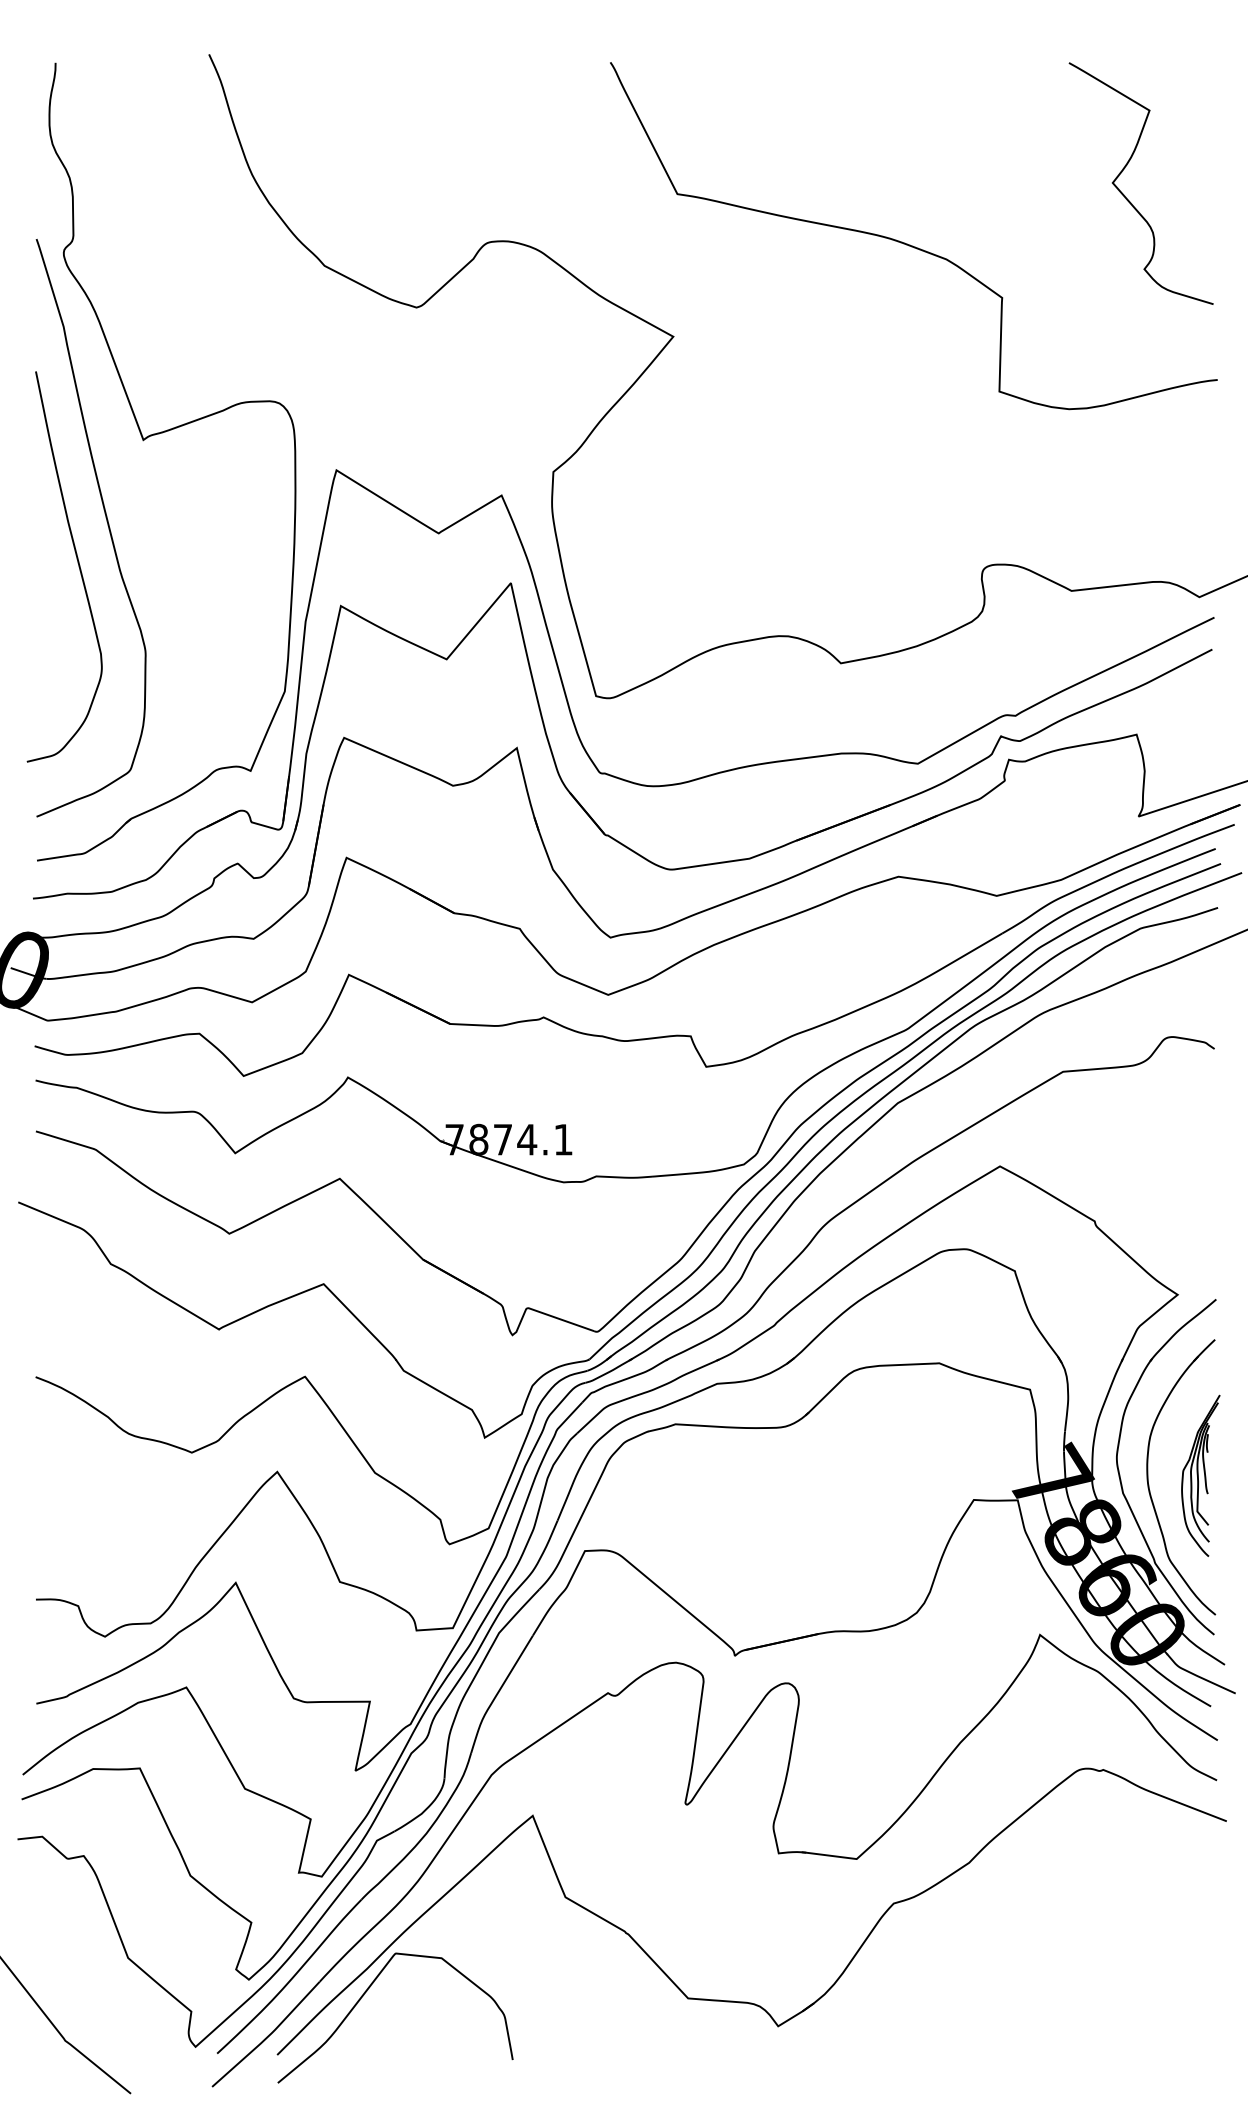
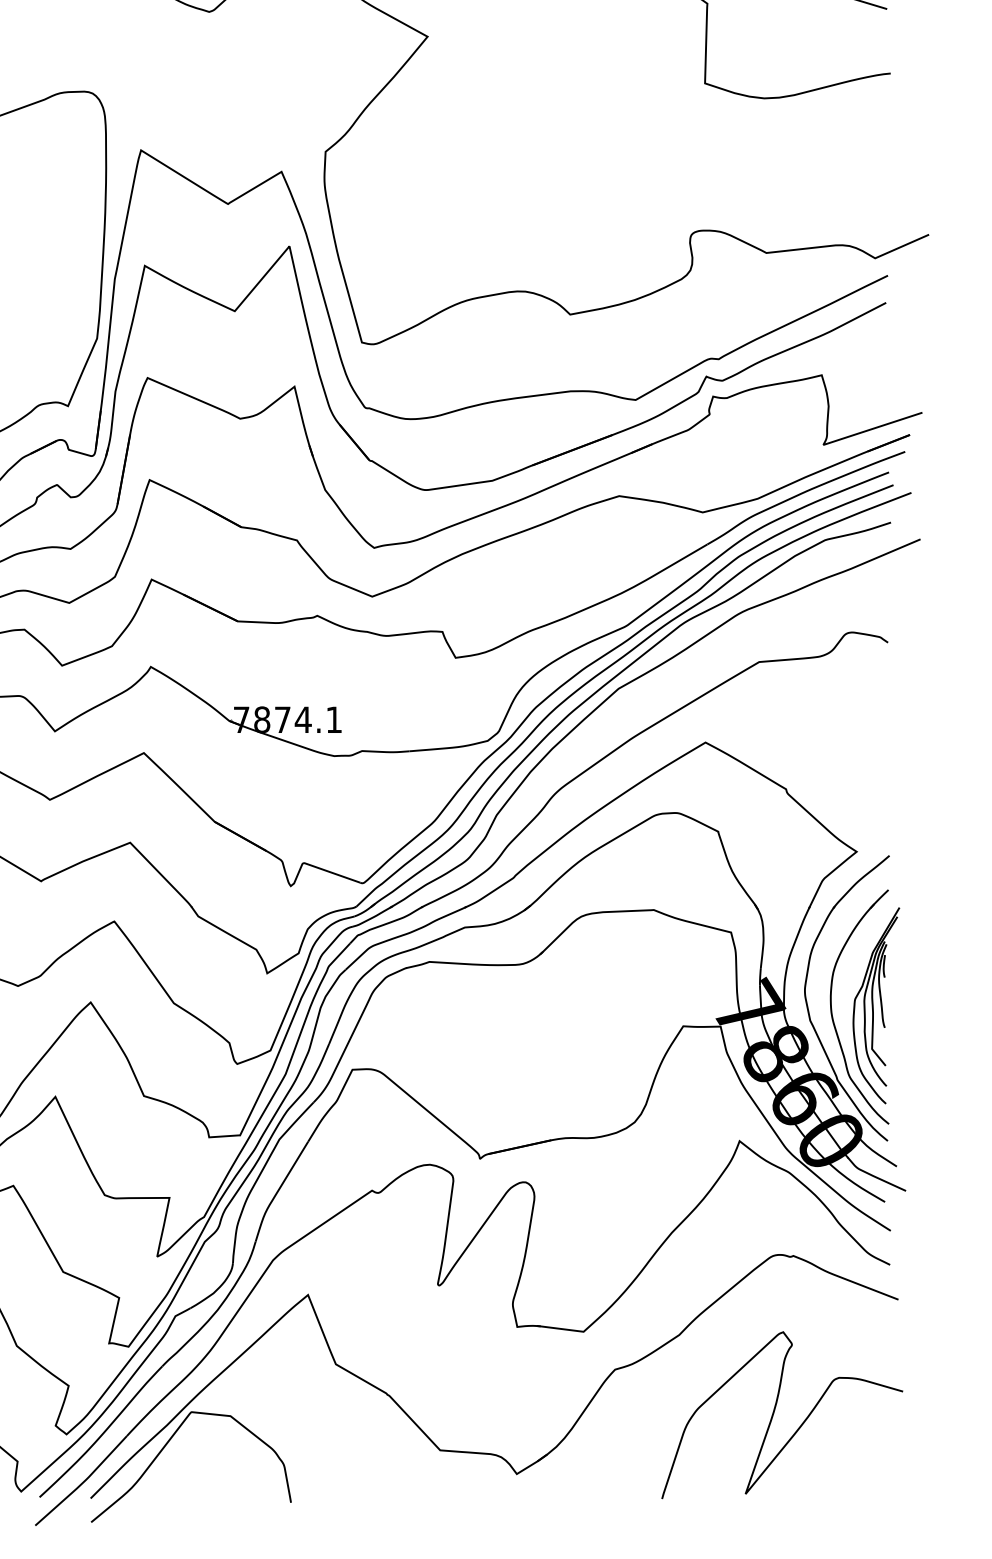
part: (1200, 1475) -> (876, 1005), size x1.43
curve: (1081, 1953) -> (774, 1412), added

